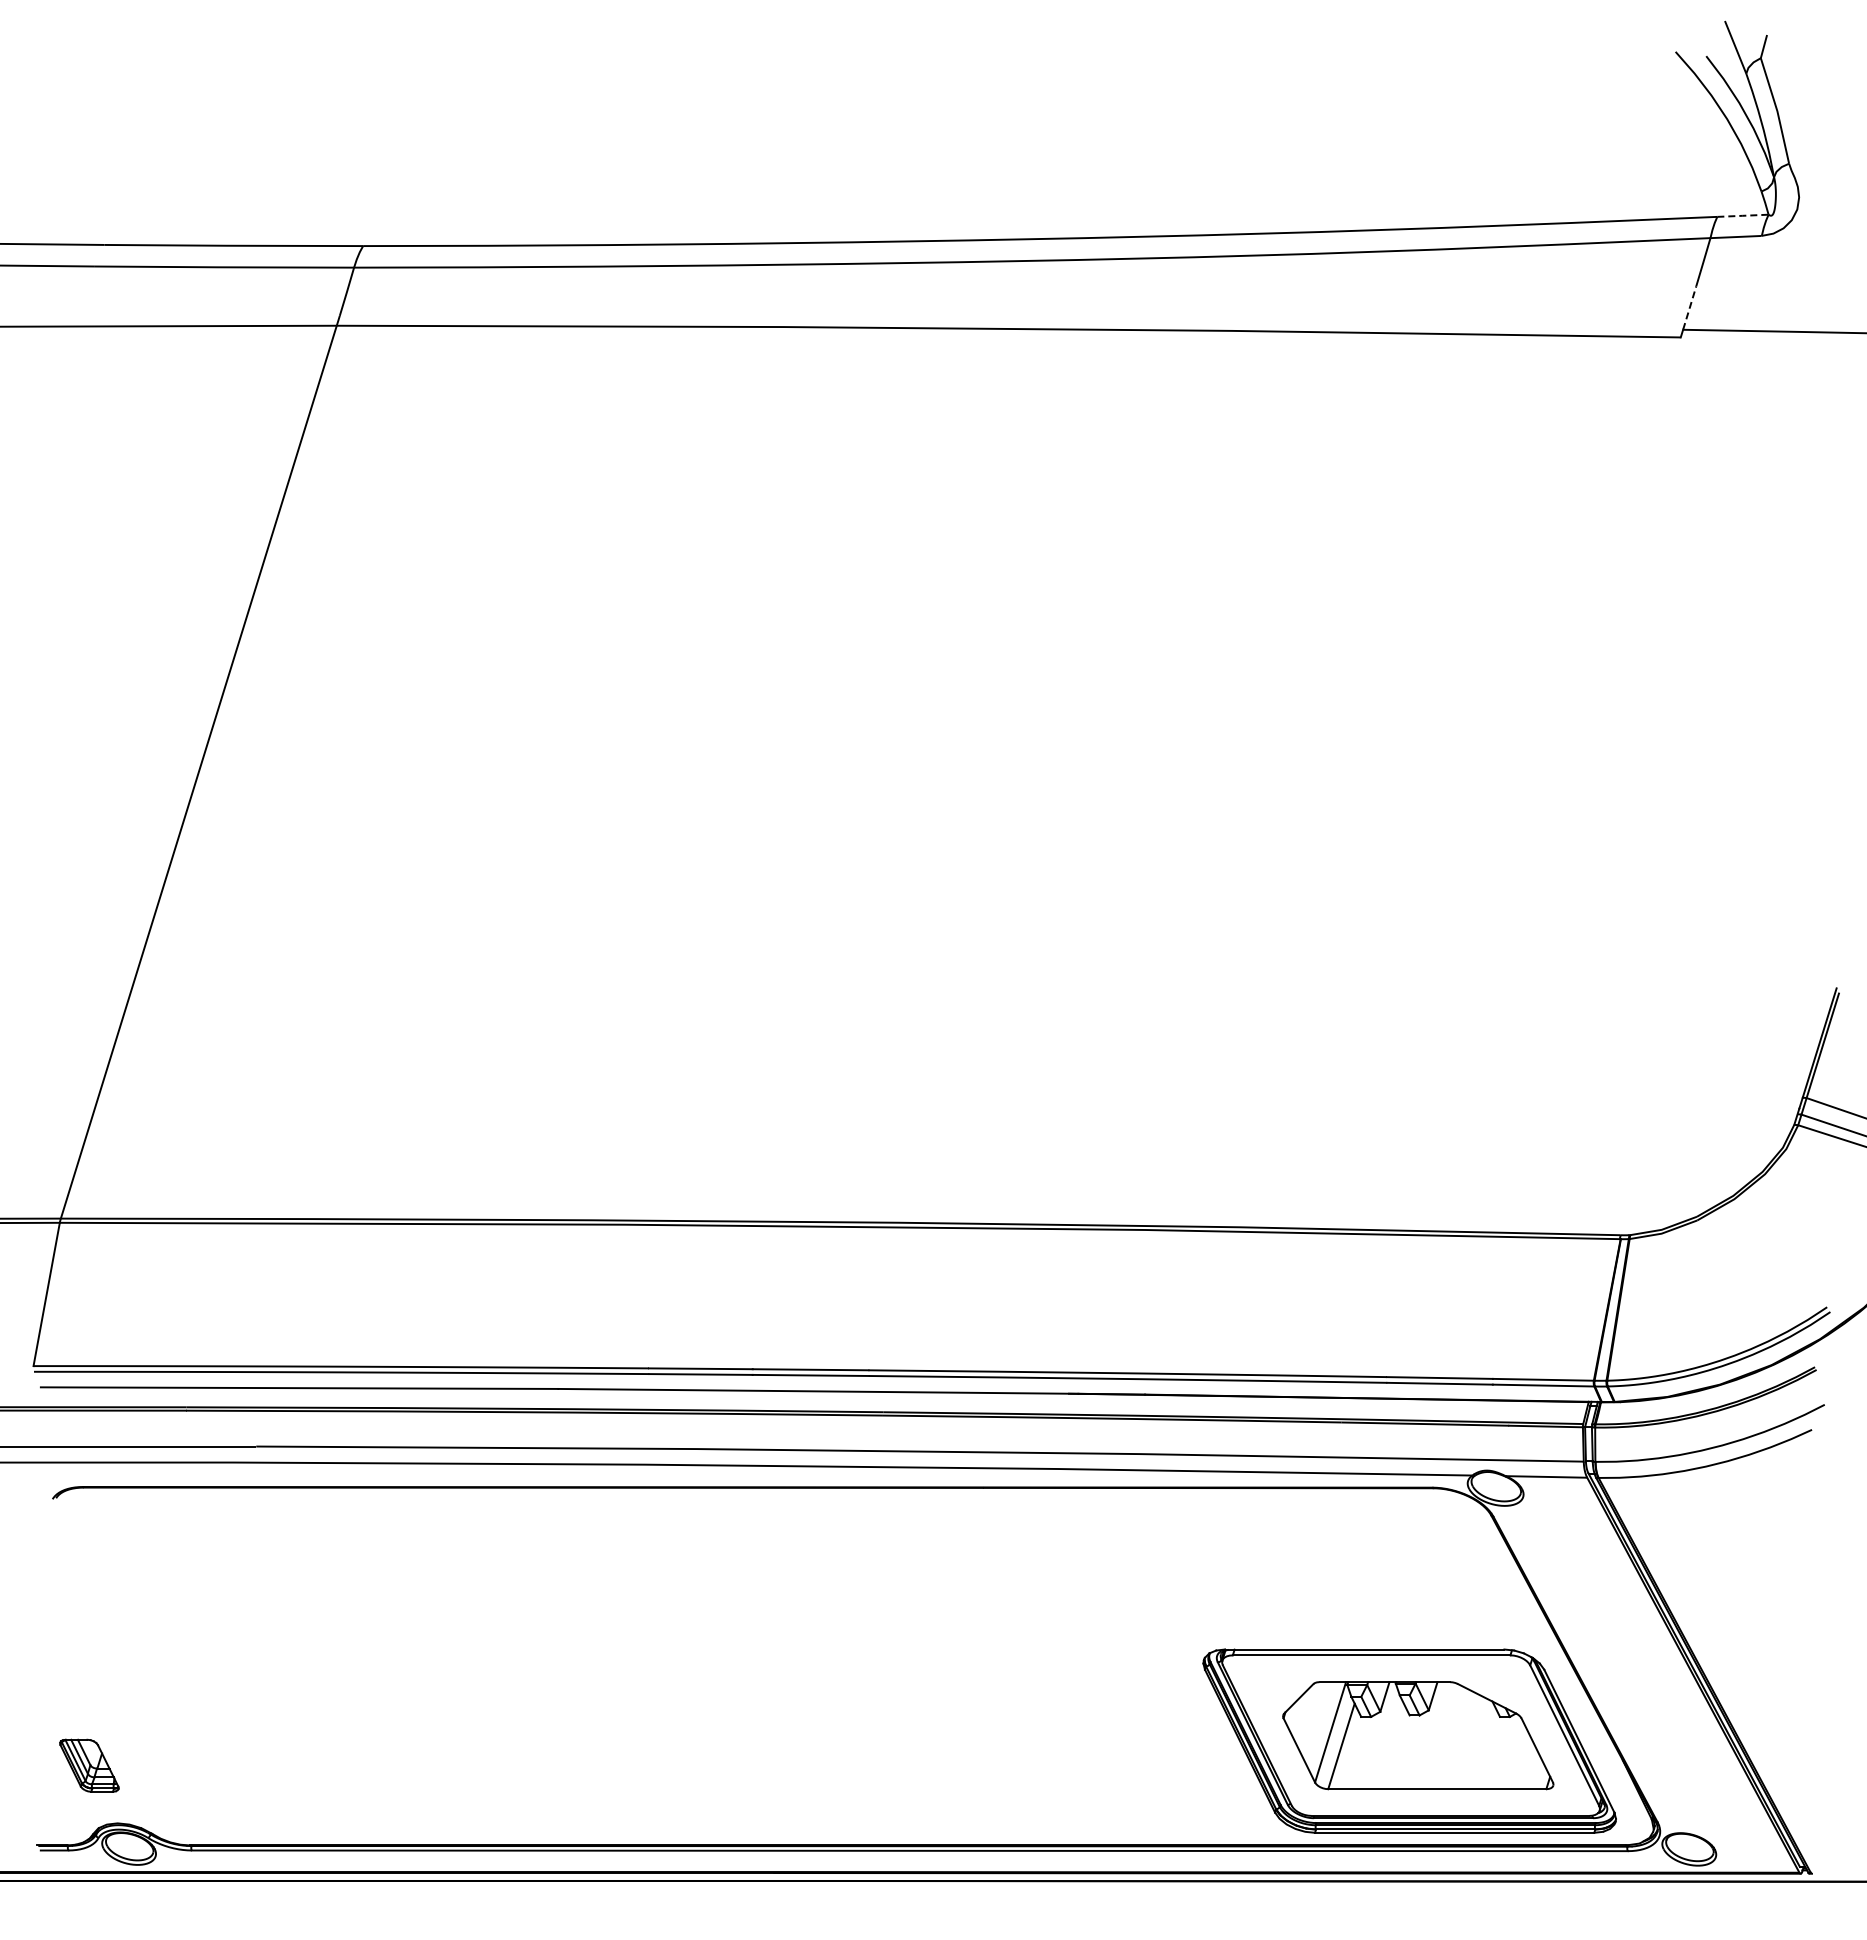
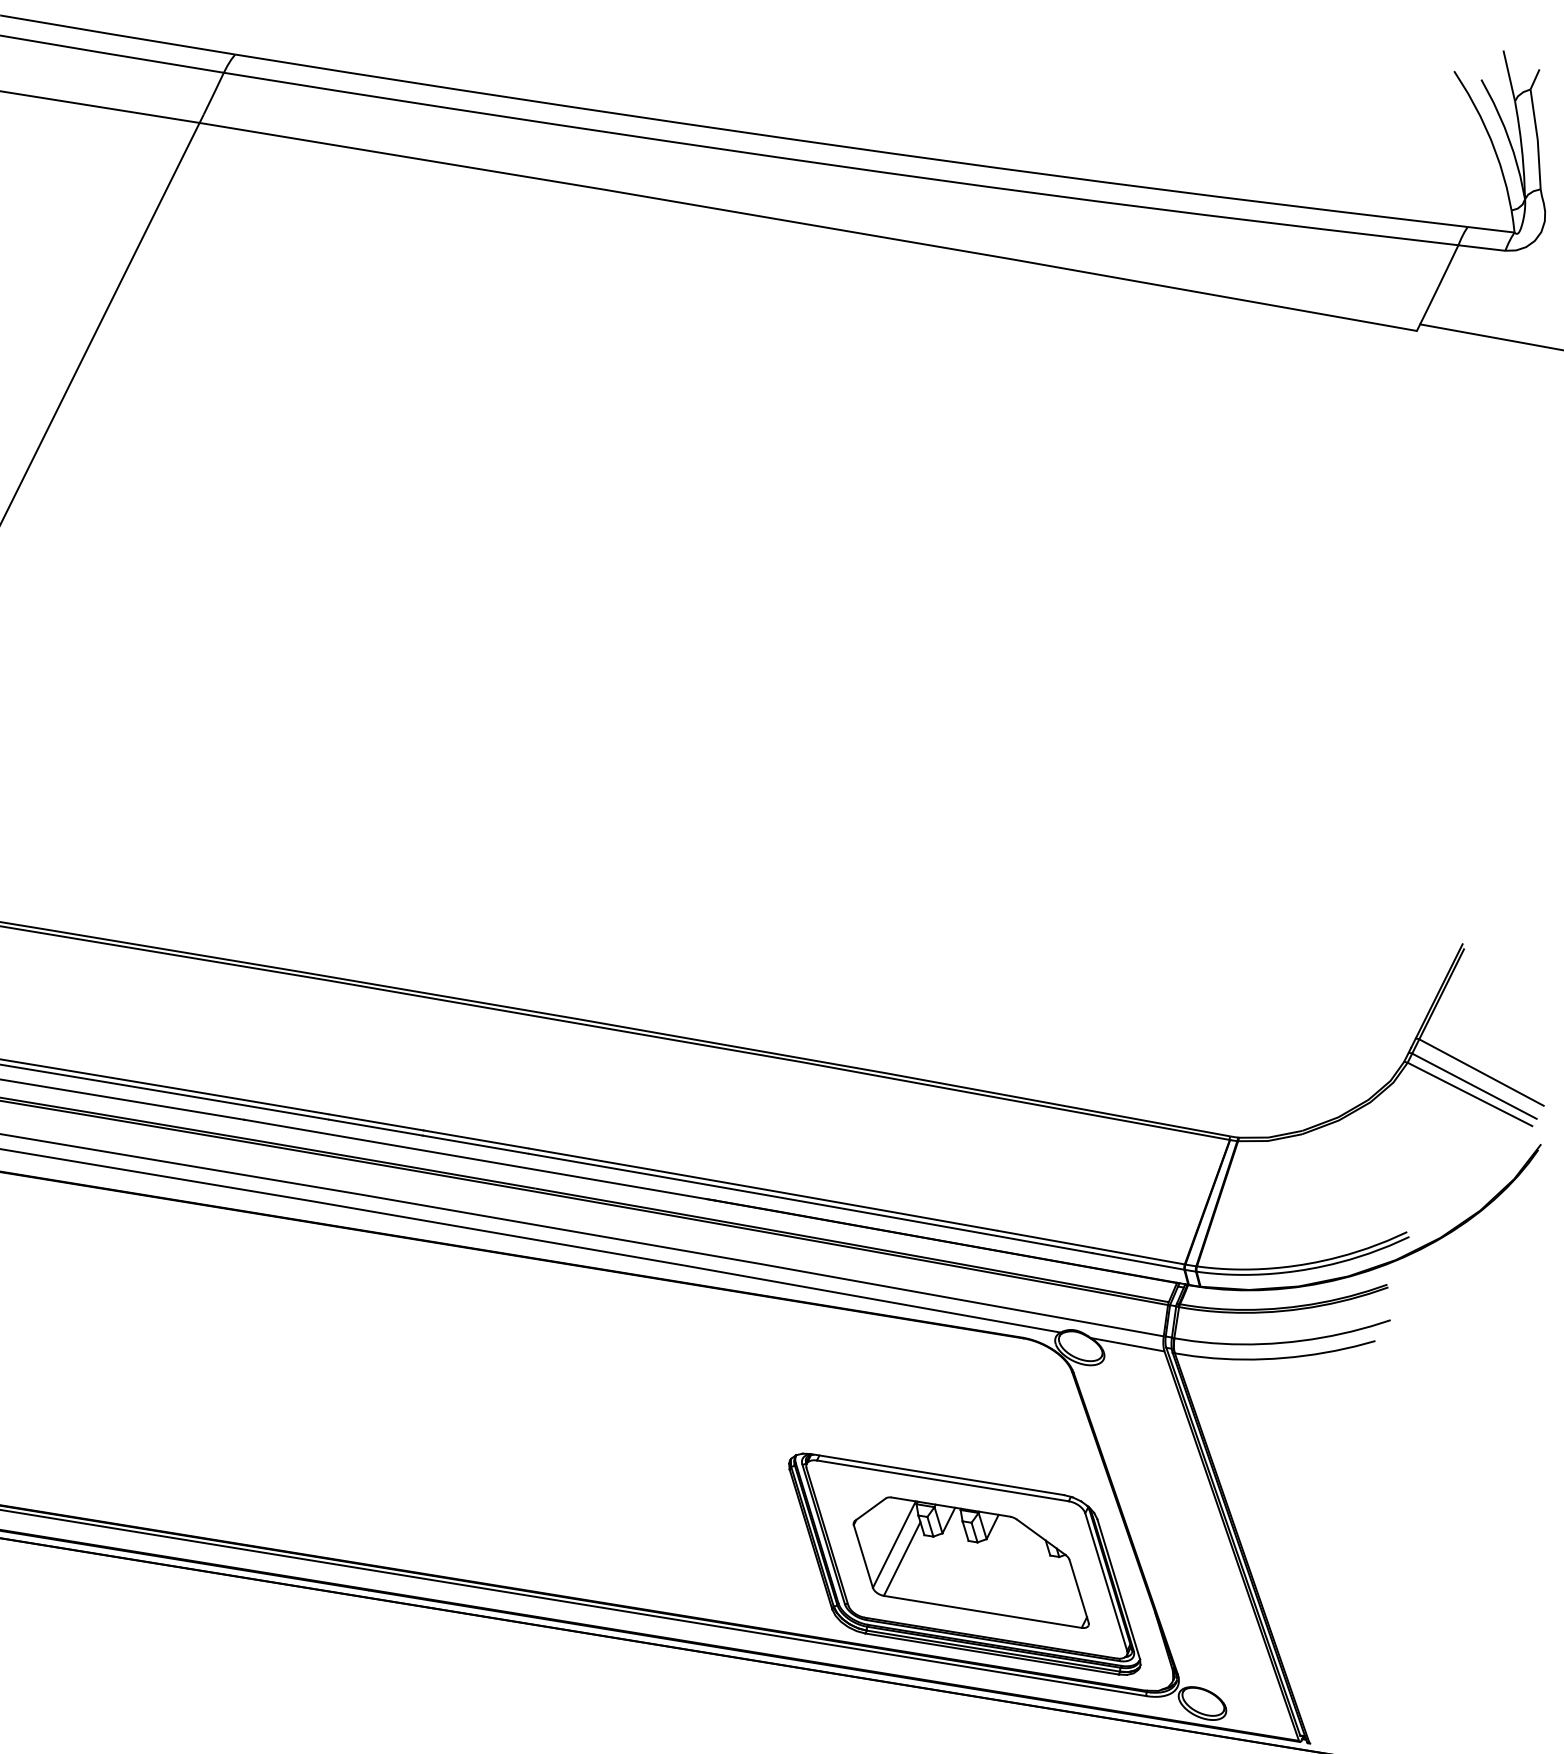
line: (1742, 215) -> (1490, 229), dashed -> solid
line: (1689, 308) -> (1429, 306), dashed -> solid

